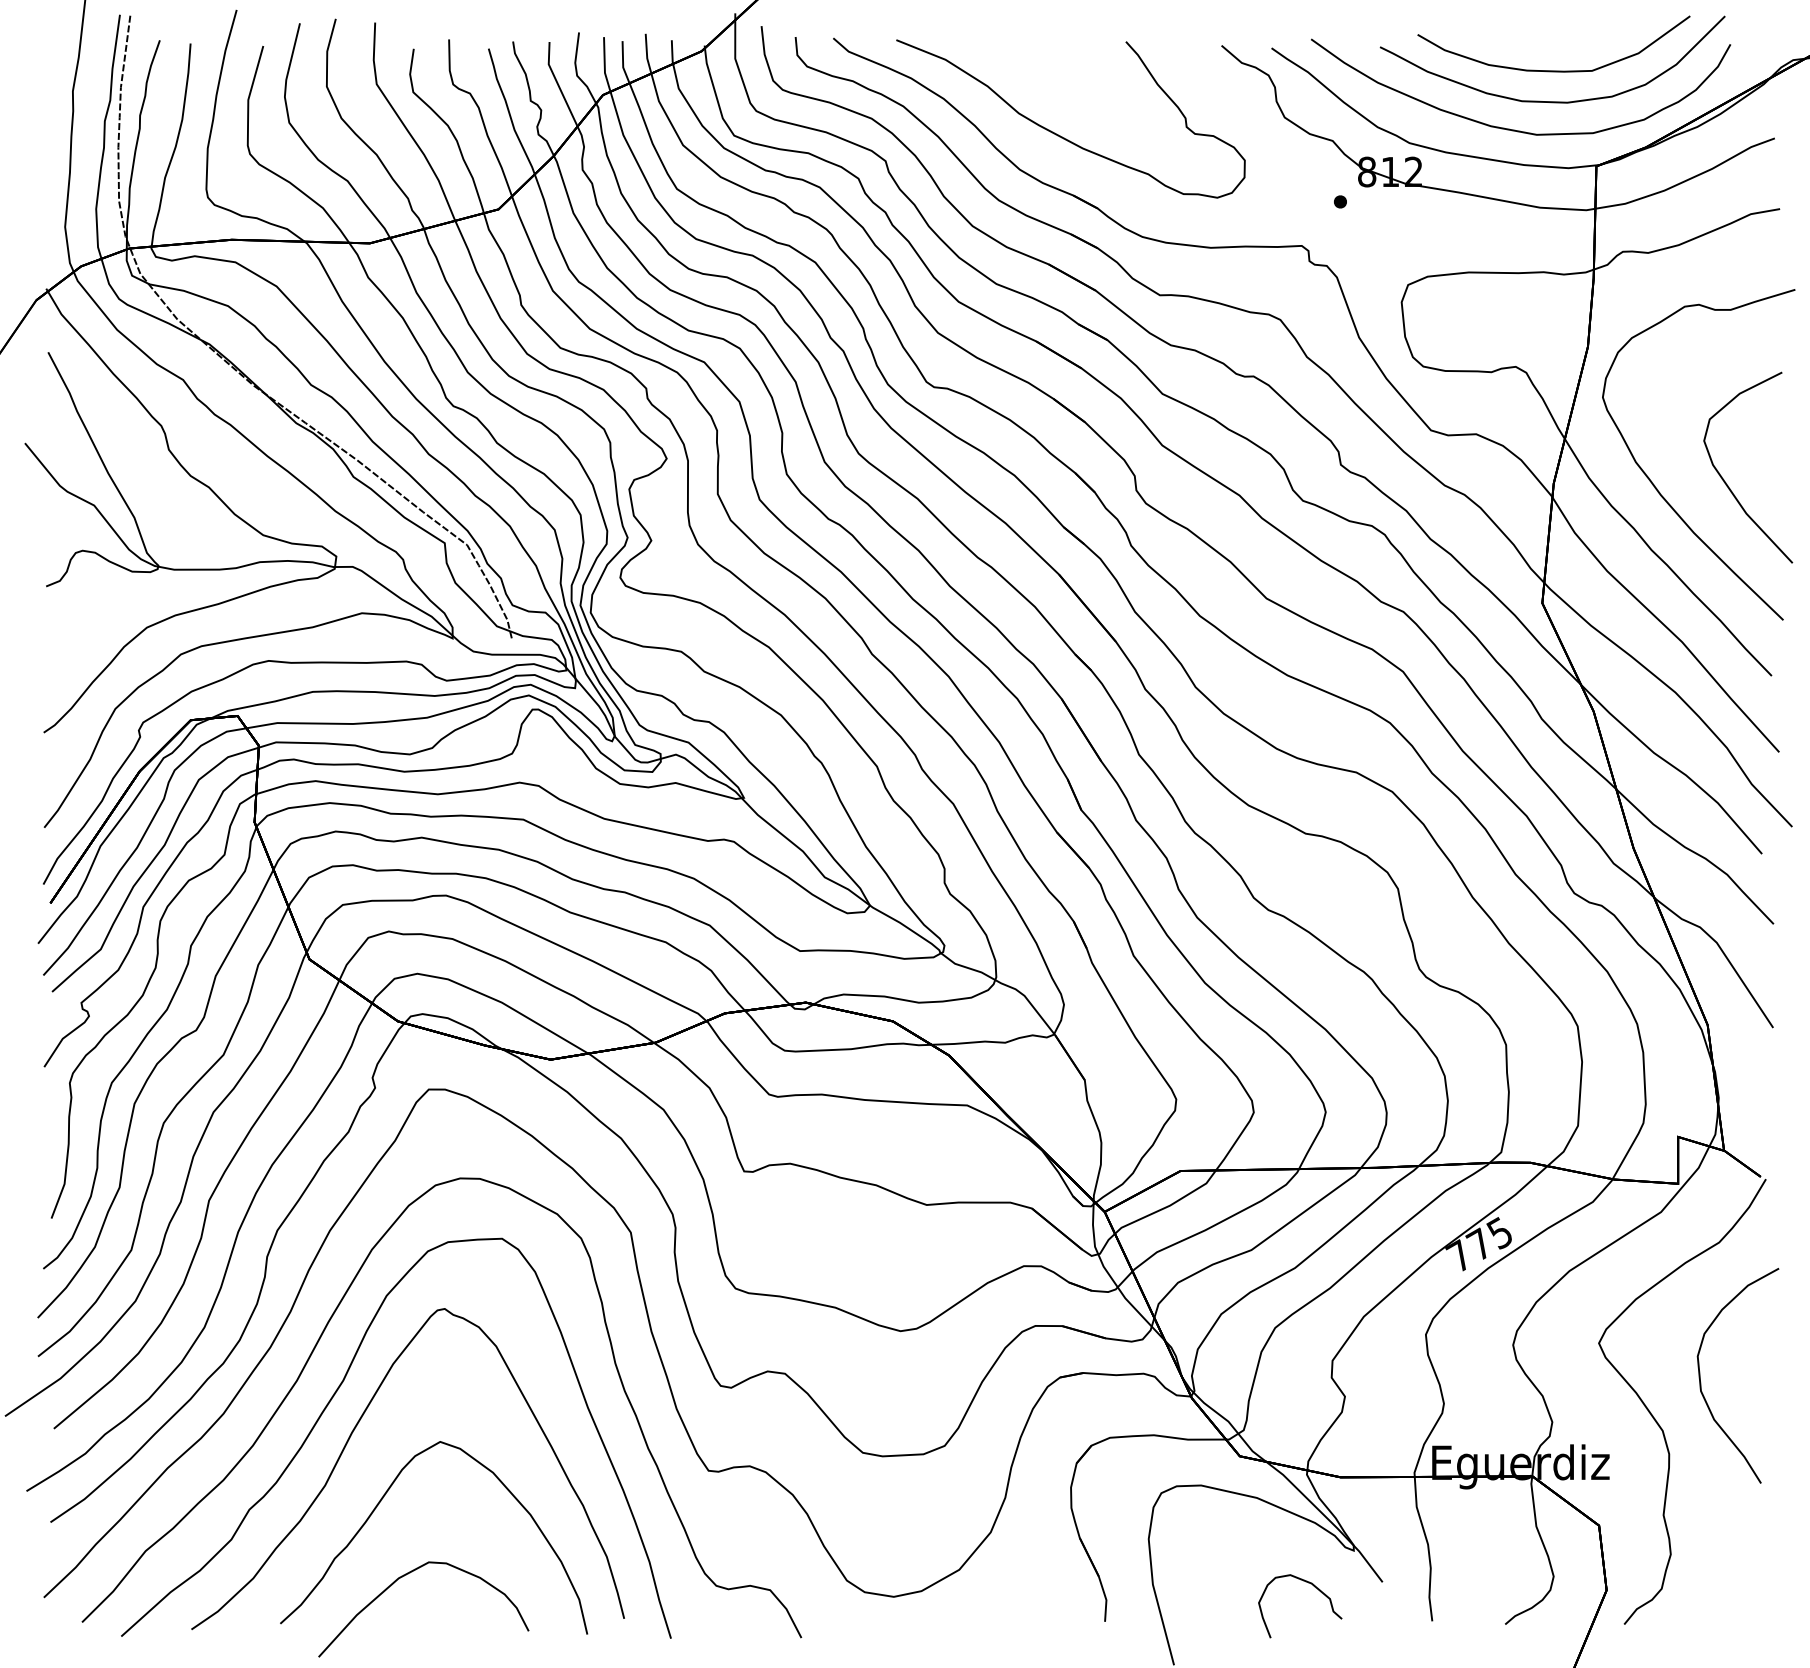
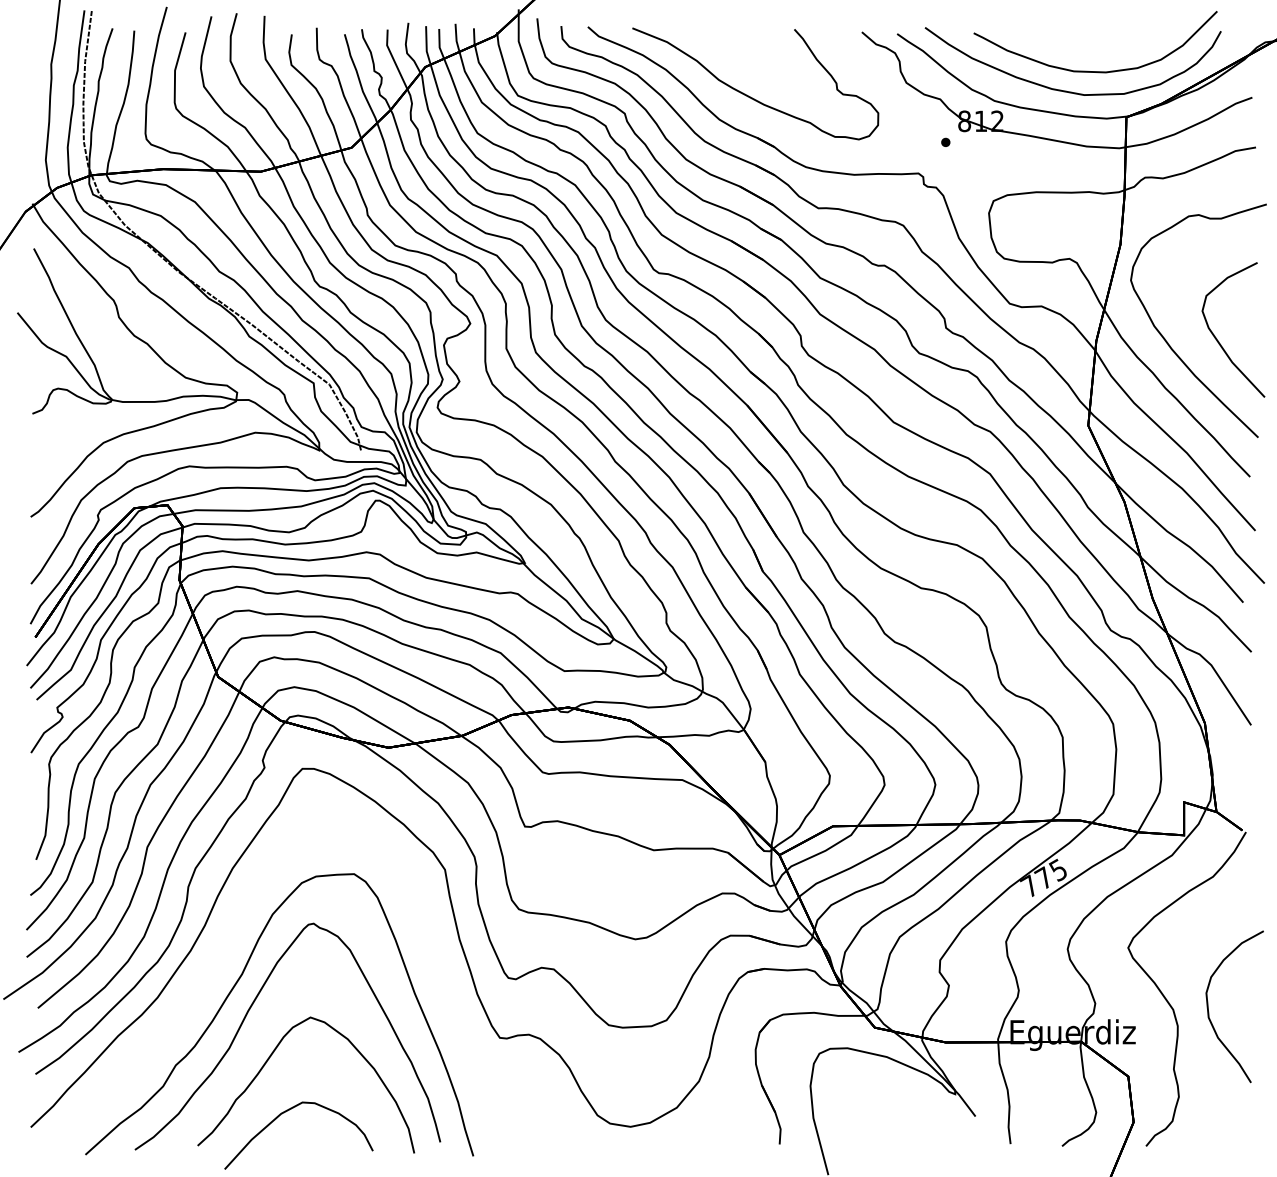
curve: (1553, 70) -> (1096, 49), removed
curve: (319, 1341) -> (225, 946), removed
curve: (1701, 1382) -> (1209, 1011), moved
curve: (1314, 1587) -> (927, 1120), removed

